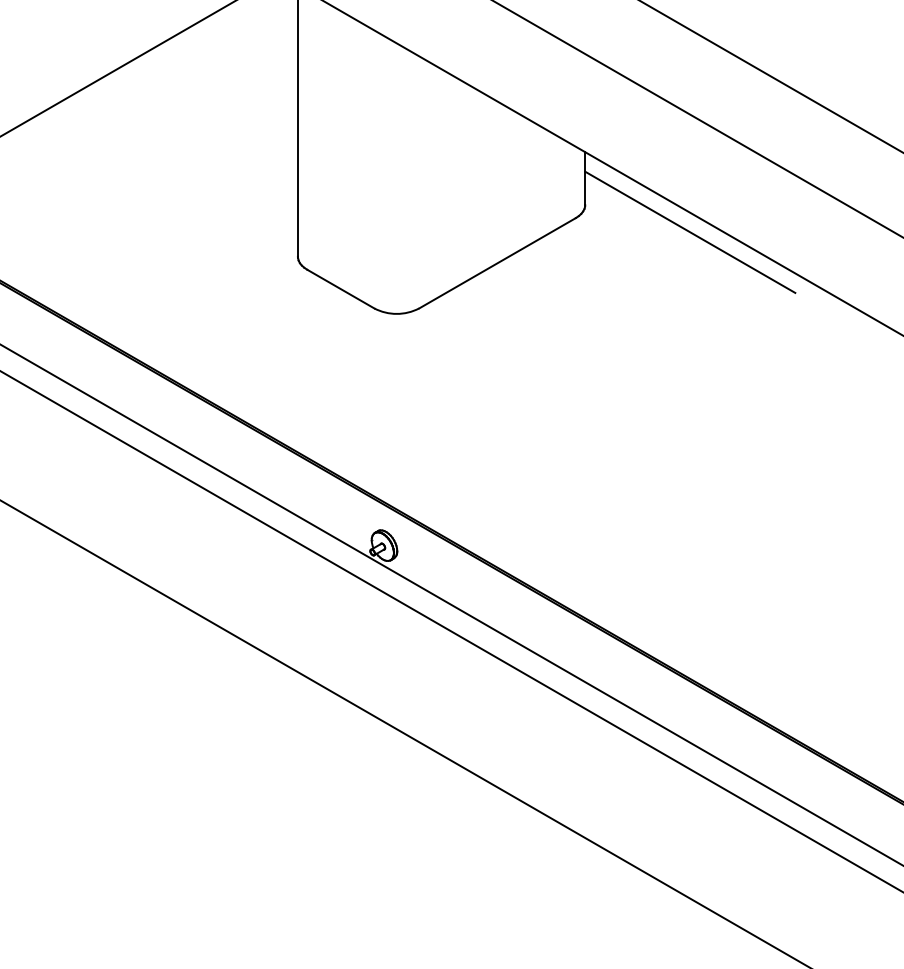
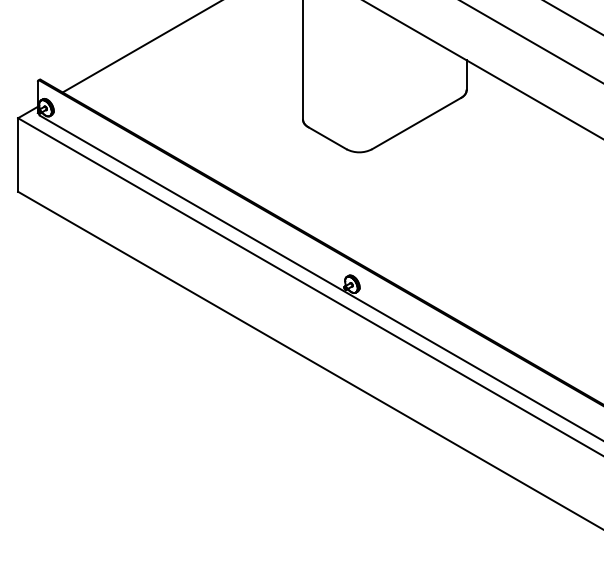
line: (690, 231) -> (526, 105), removed

